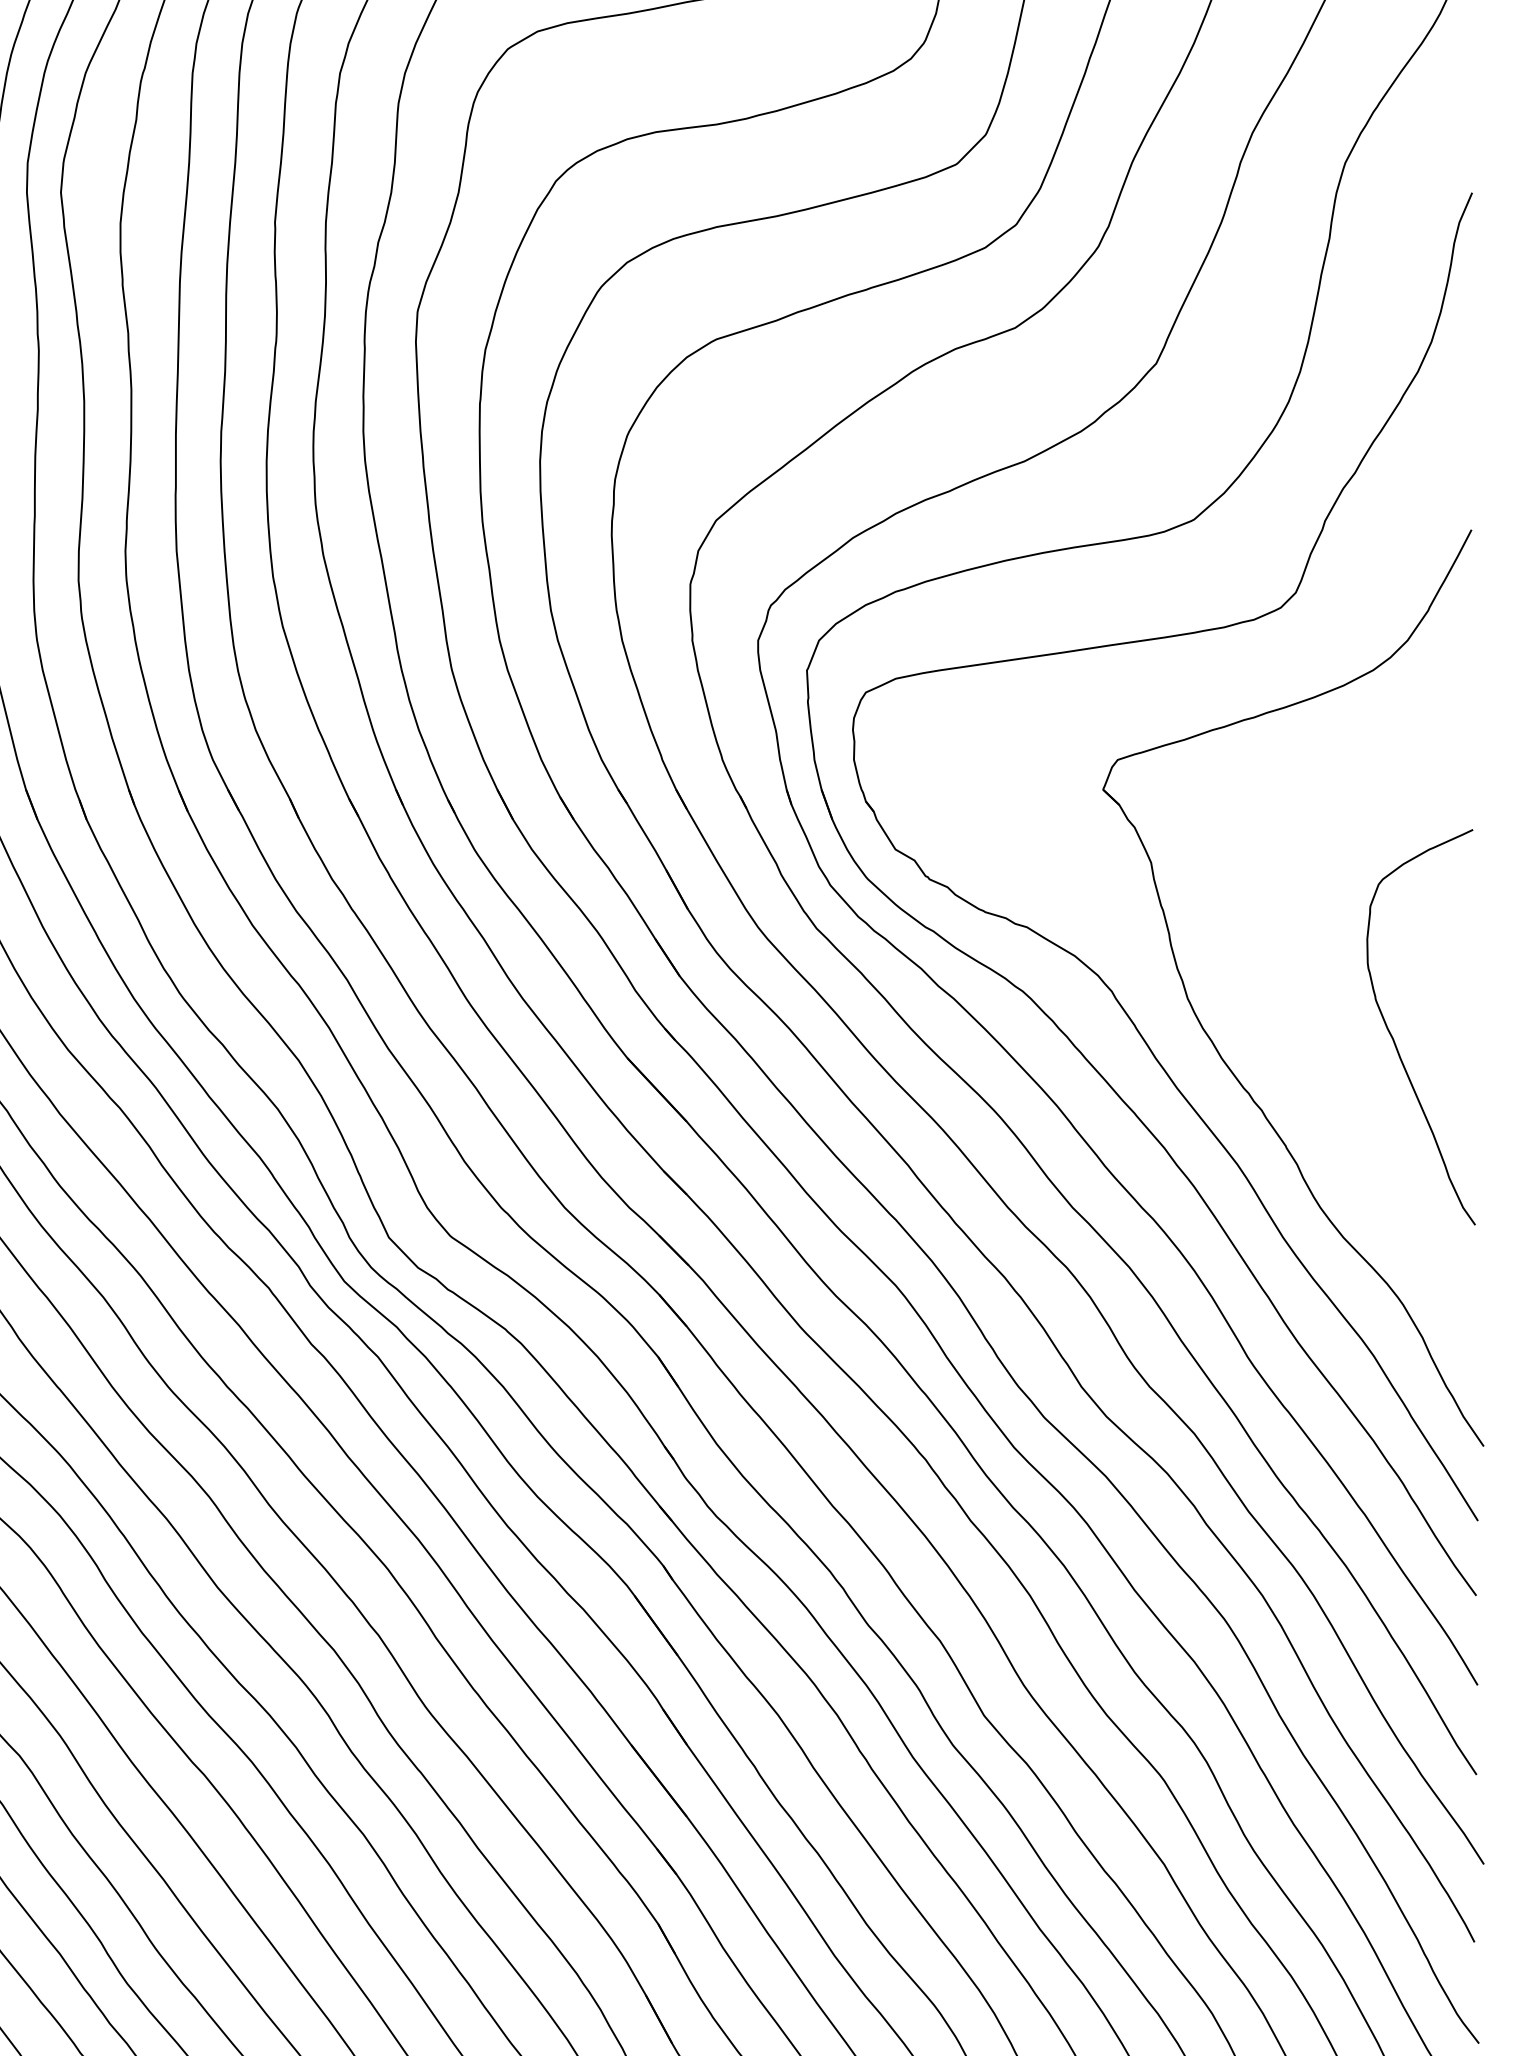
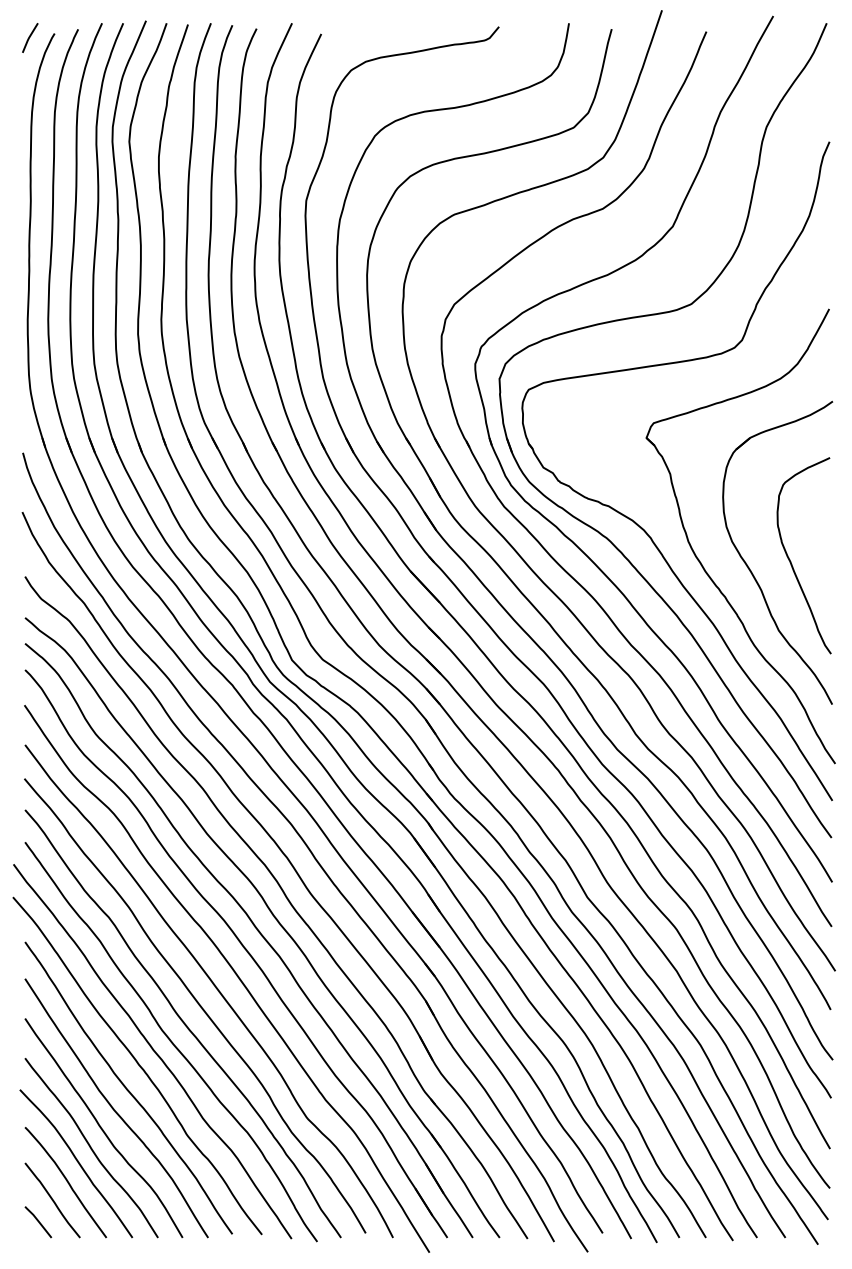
part: (1314, 1056) -> (751, 570), added

